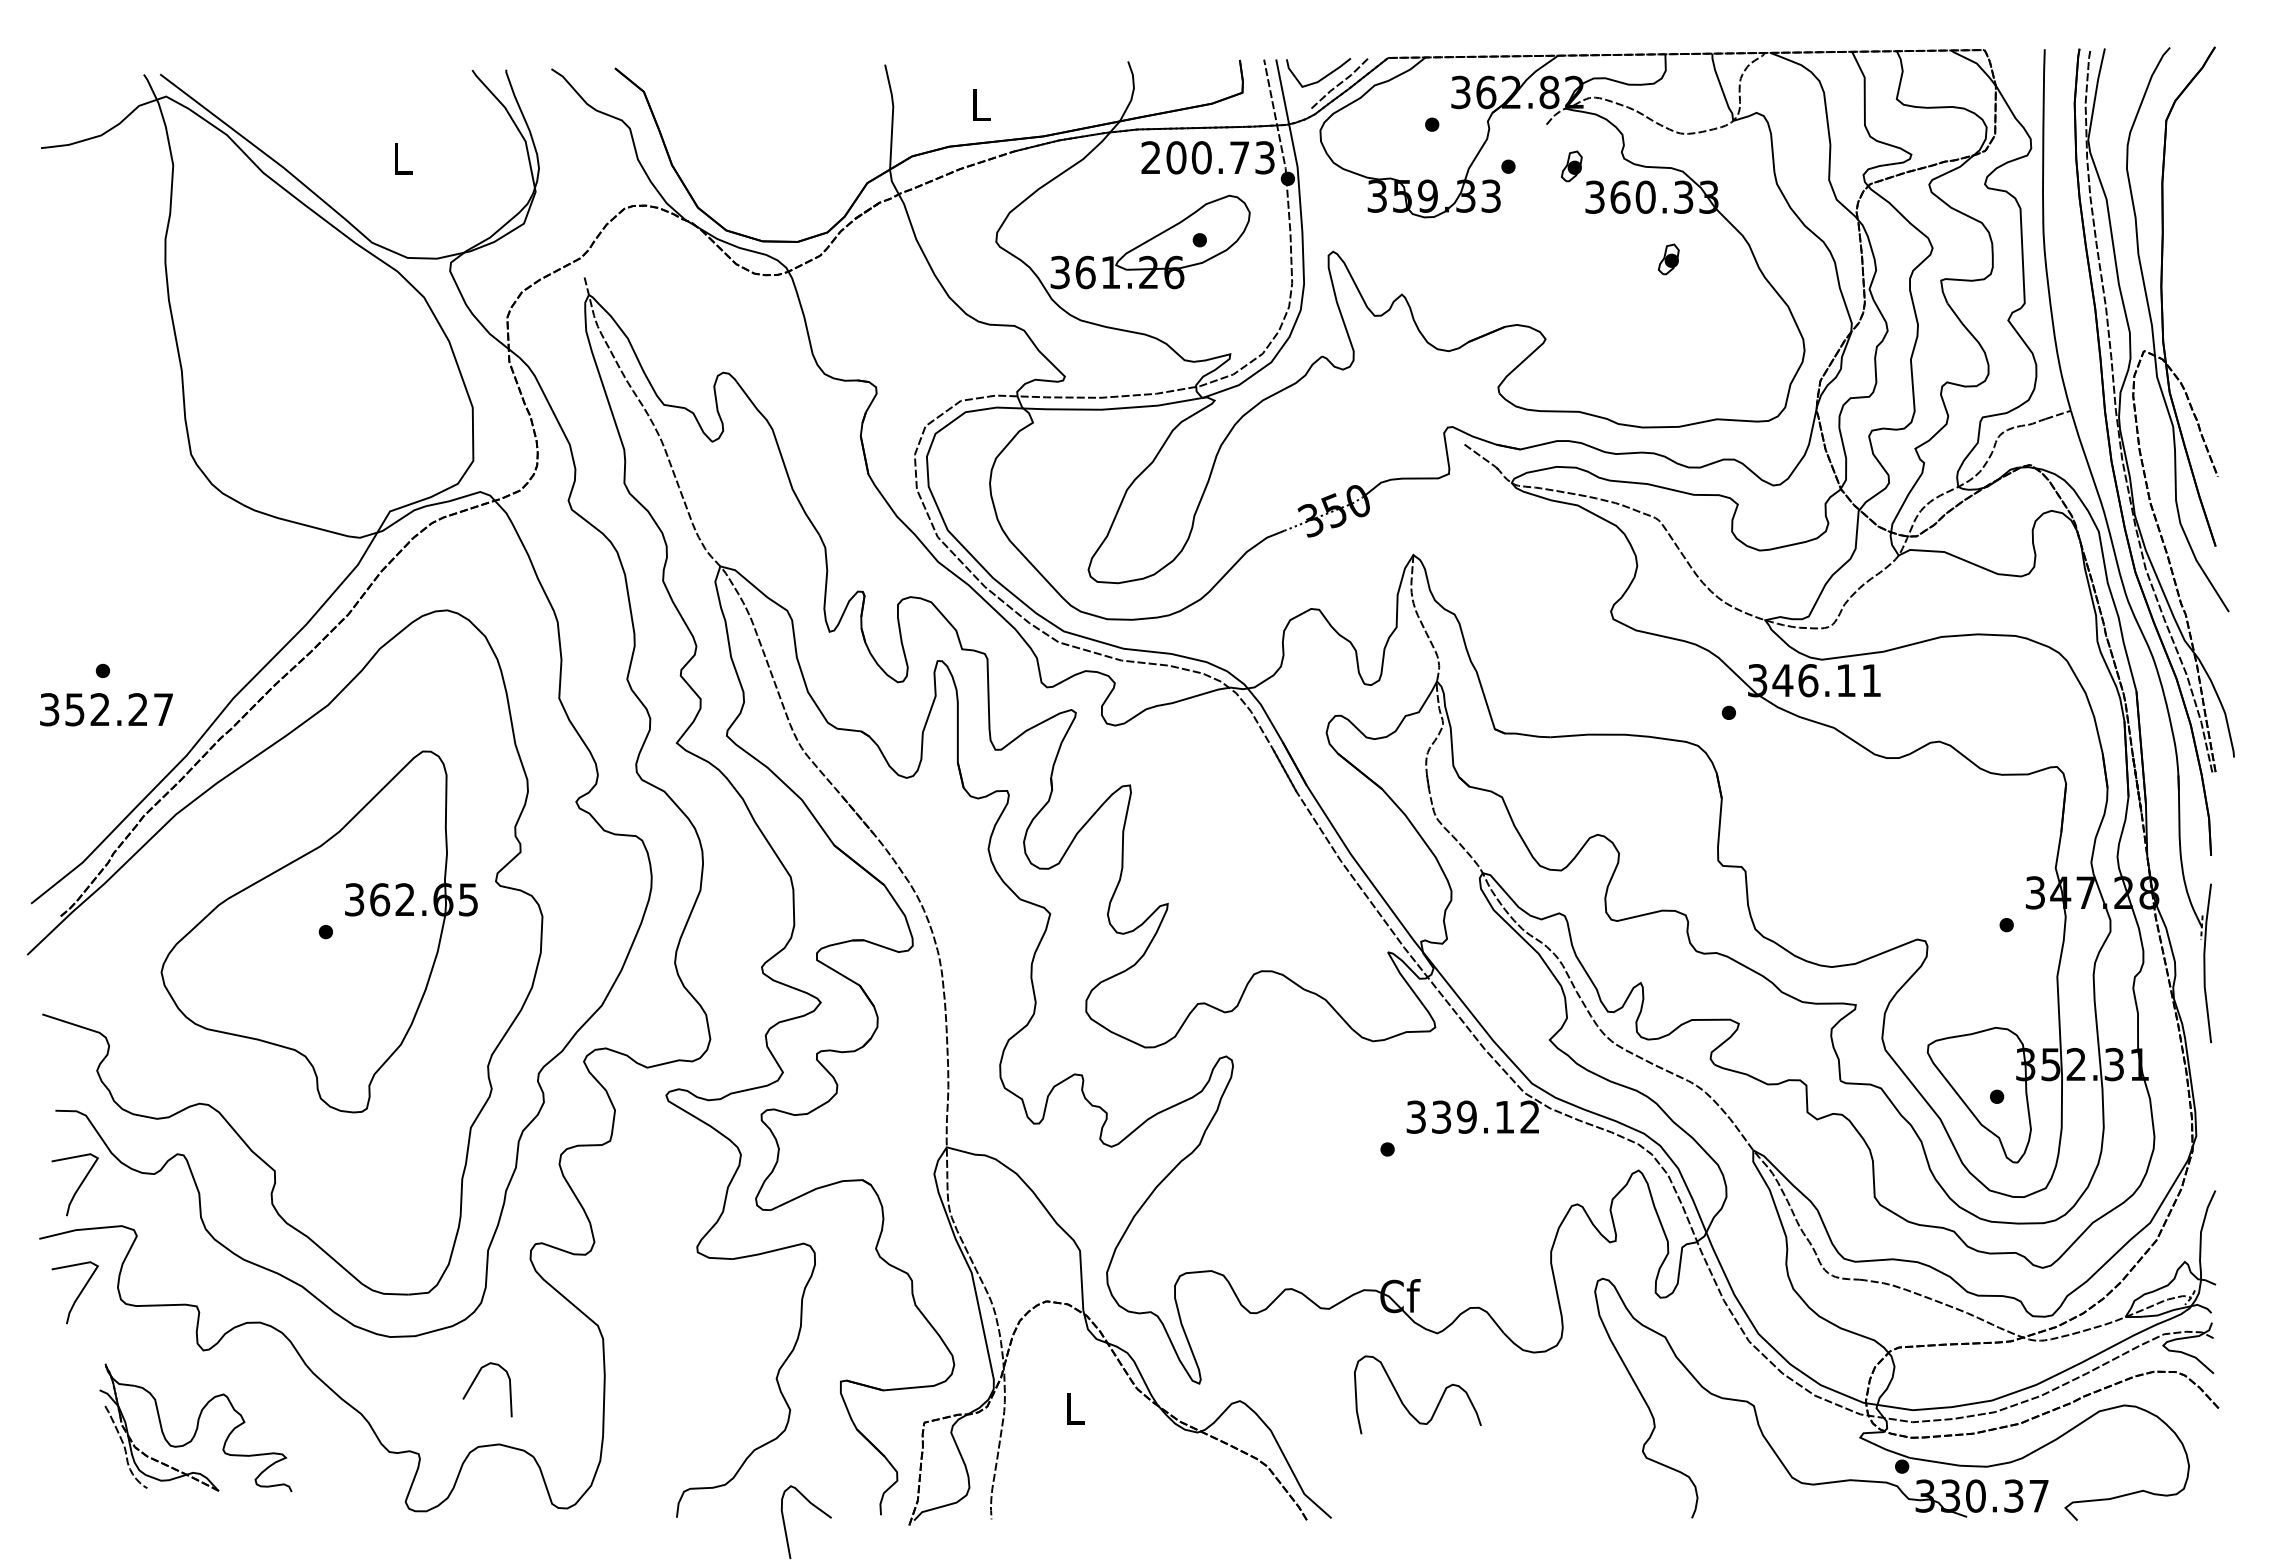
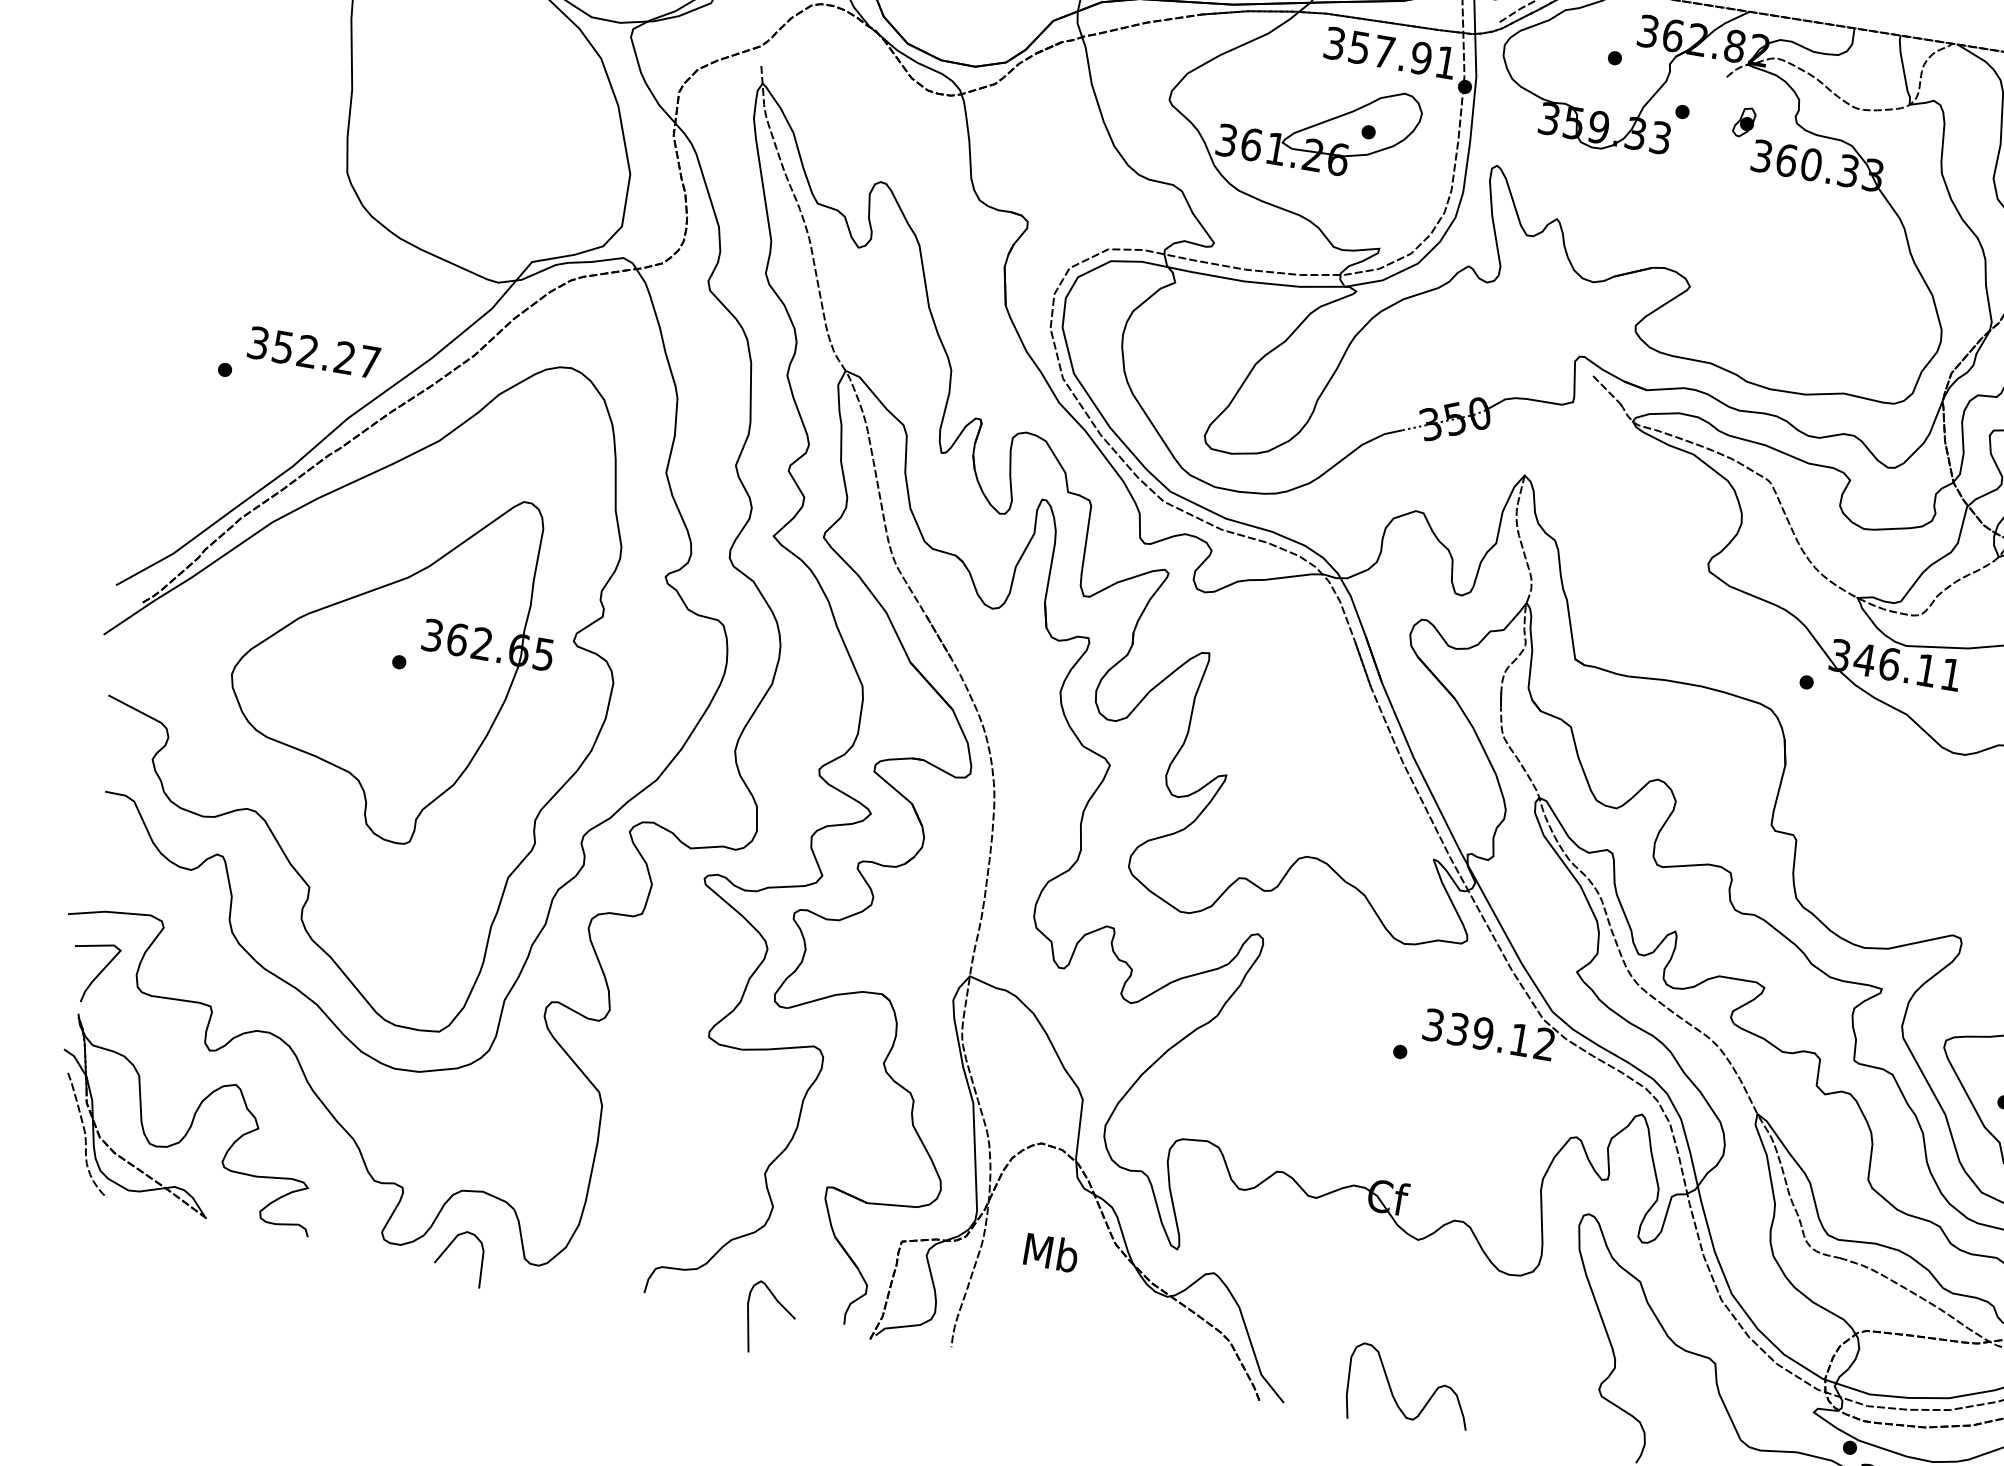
text: (1207, 157) -> (1389, 52), 200.73 -> 357.91
part: (1668, 259) -> (1823, 229), removed
text: (106, 709) -> (314, 352), moved
curve: (78, 1186) -> (115, 869), removed
curve: (474, 1382) -> (448, 1248), moved
curve: (1405, 1405) -> (1395, 1398), moved
text: (1074, 1408) -> (1051, 1252), L -> Mb
part: (195, 1427) -> (189, 1124), size x1.43

